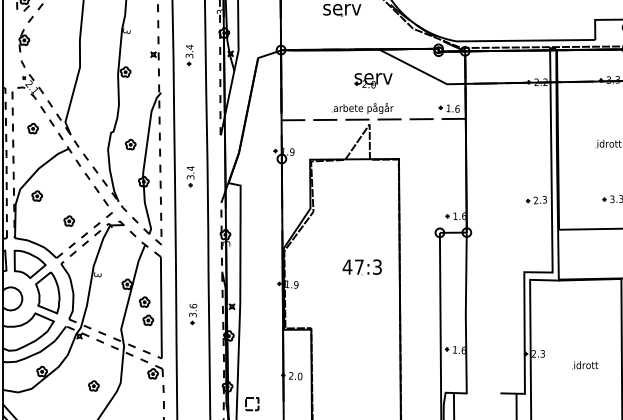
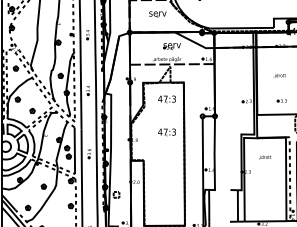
part: (361, 196) -> (166, 99), added
part: (585, 366) -> (265, 157), moved

